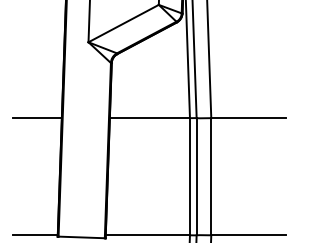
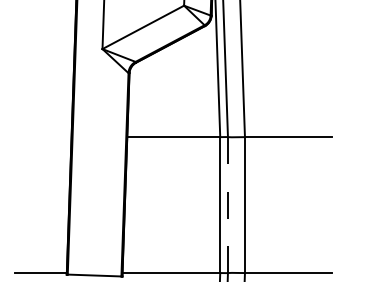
line: (36, 118) -> (42, 137), removed
line: (196, 177) -> (227, 205), solid -> dashed

